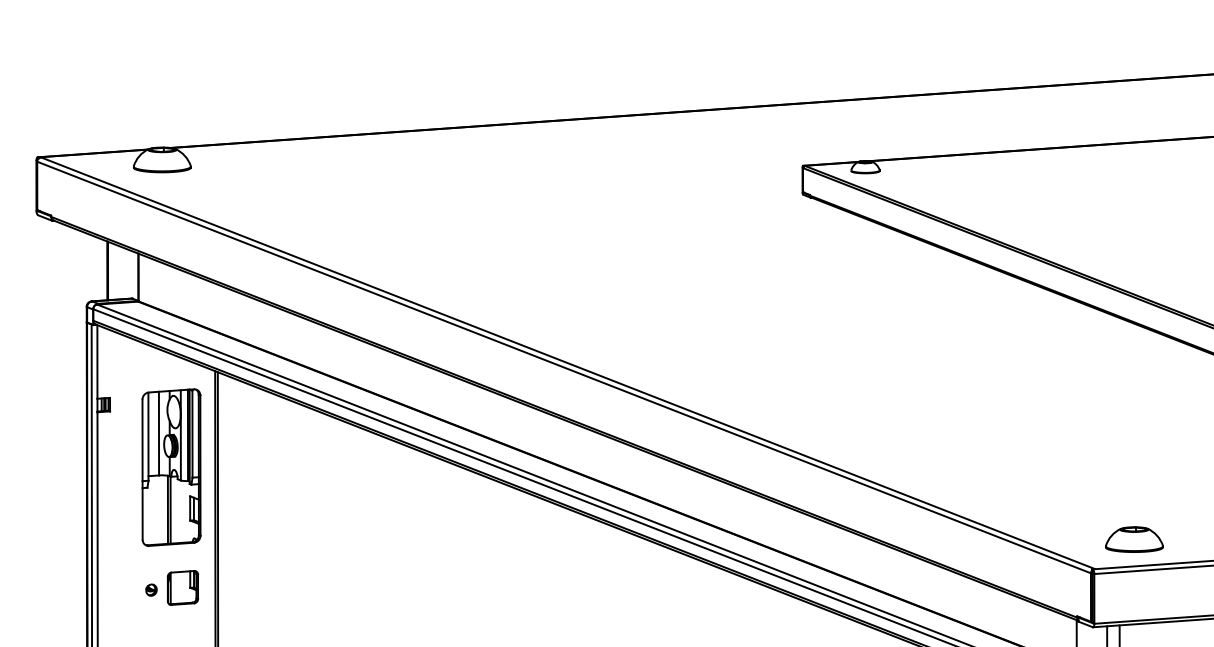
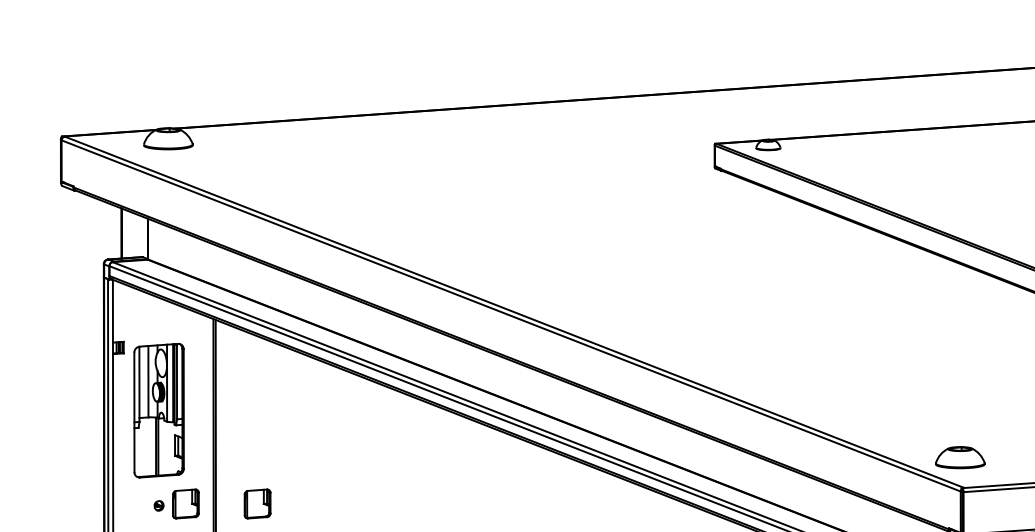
part: (171, 467) -> (159, 410), moved
part: (1134, 539) -> (960, 457), moved
part: (266, 587) -> (257, 503), added

